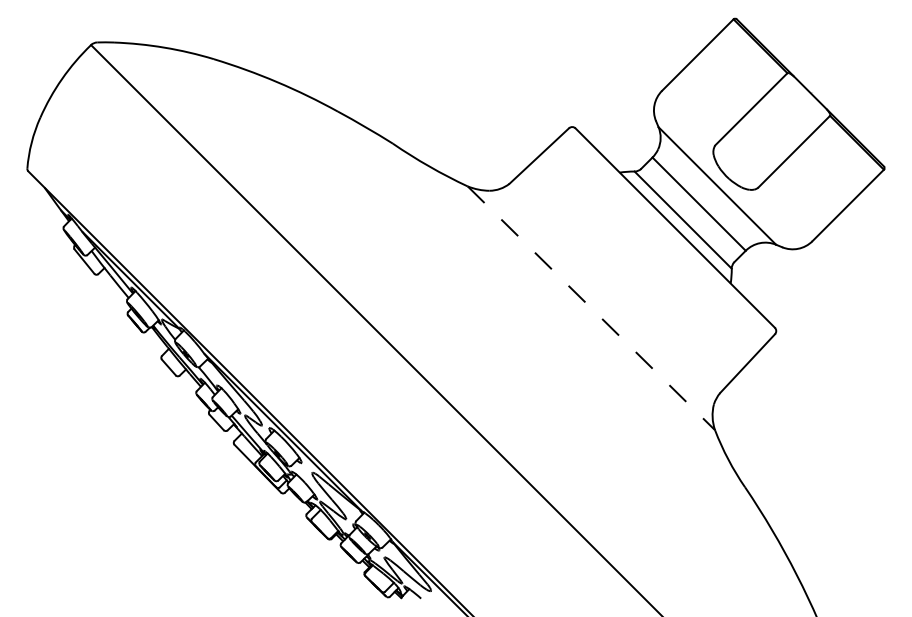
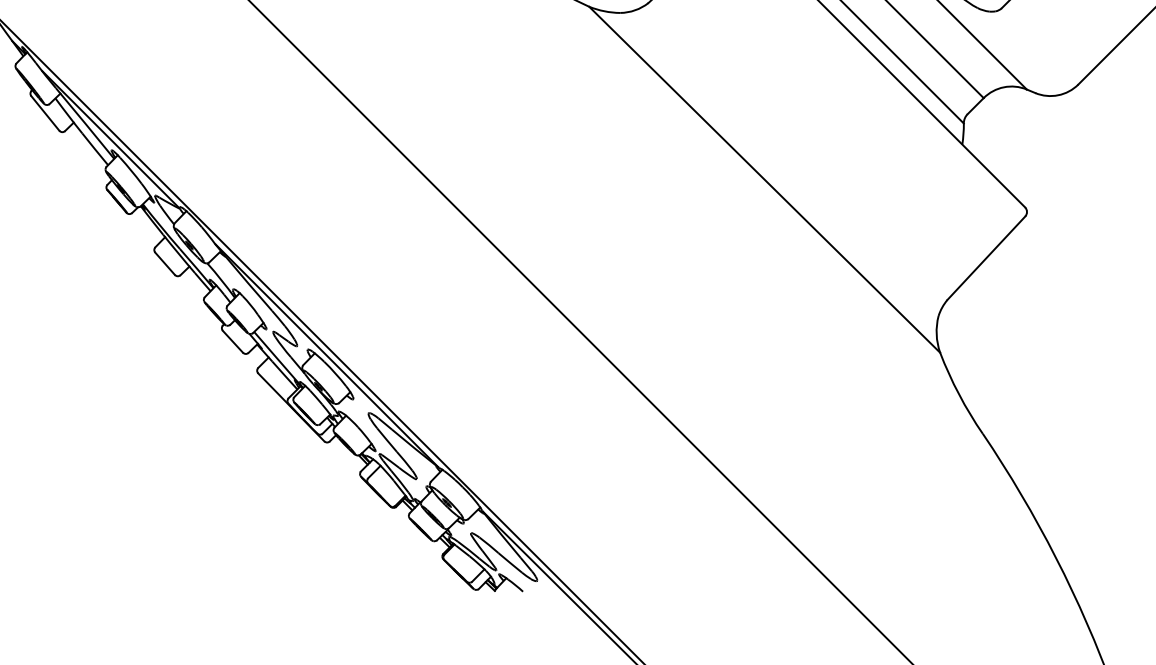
line: (591, 308) -> (764, 180), dashed -> solid

